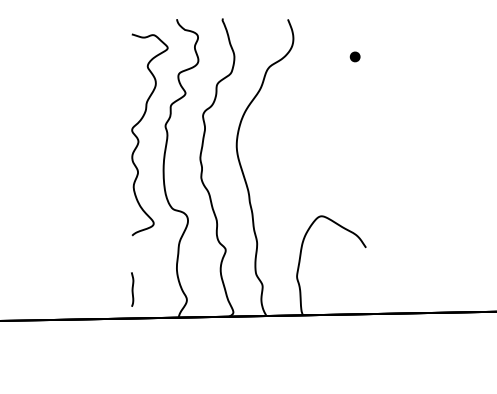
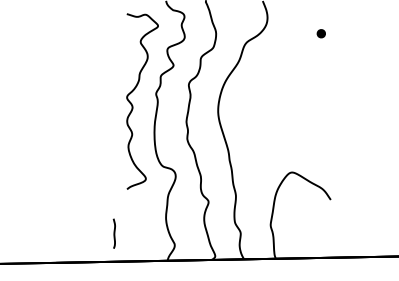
line: (132, 289) -> (114, 233), moved

